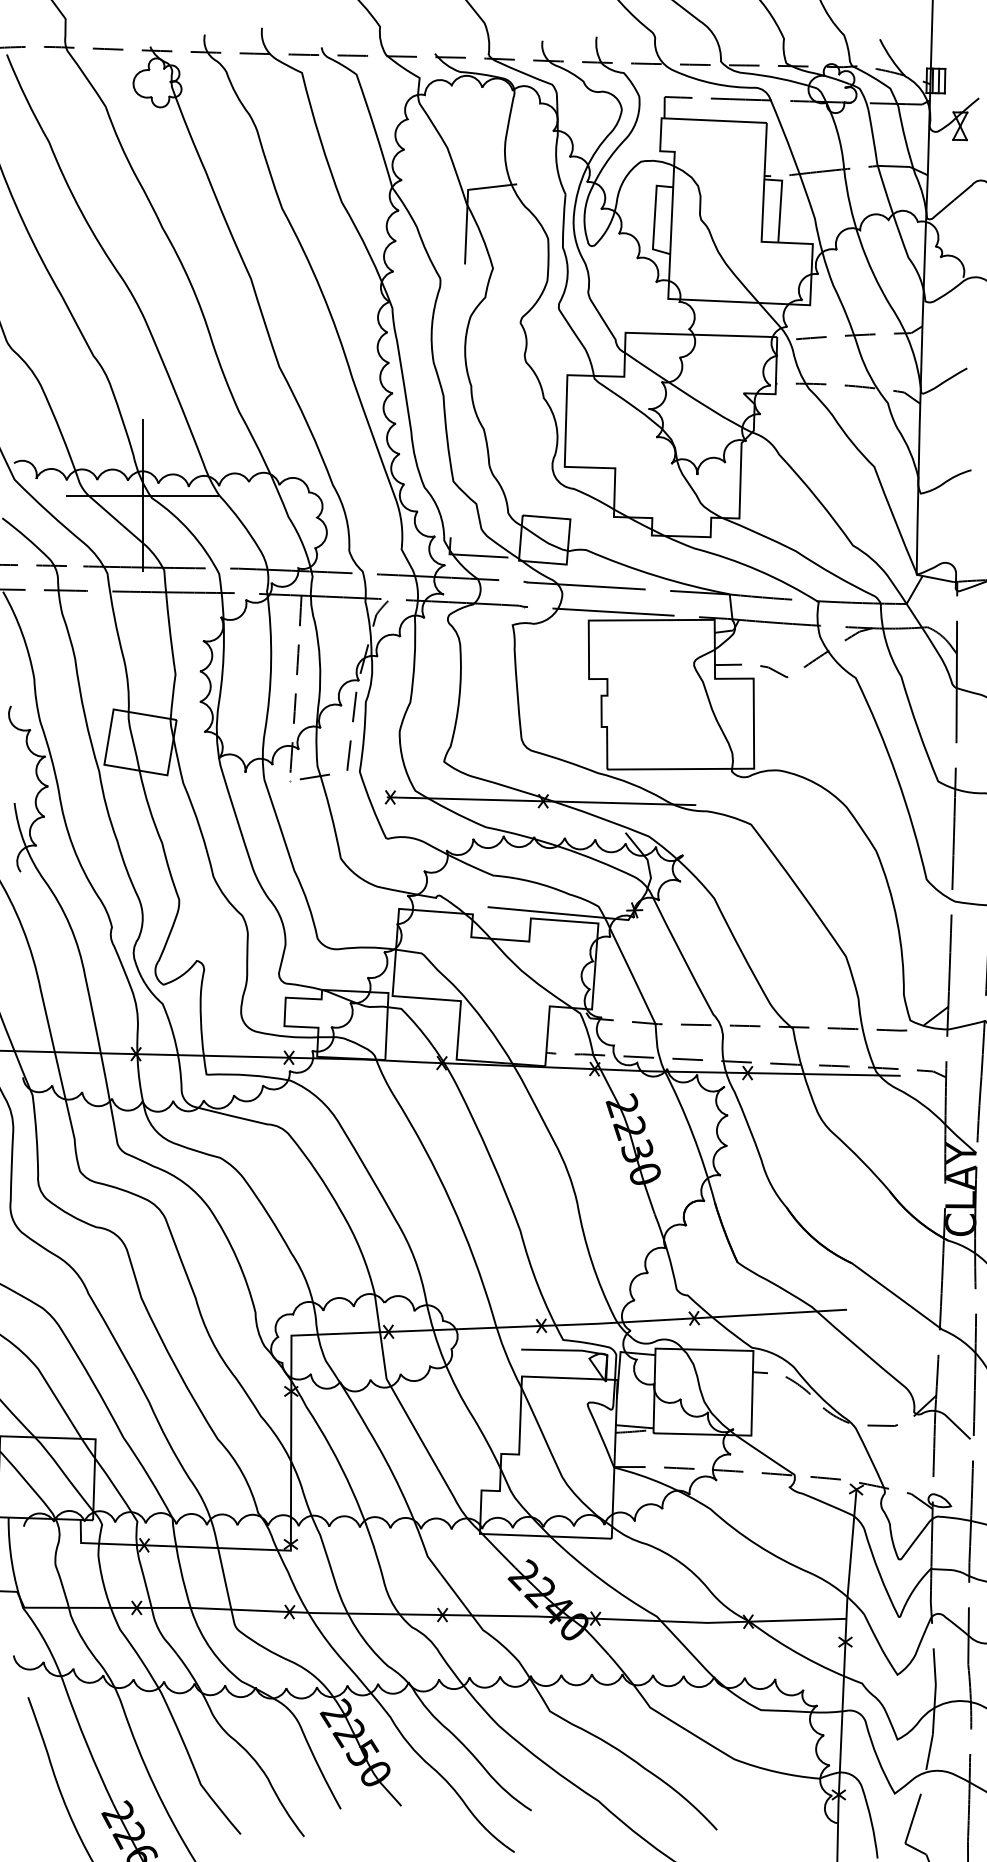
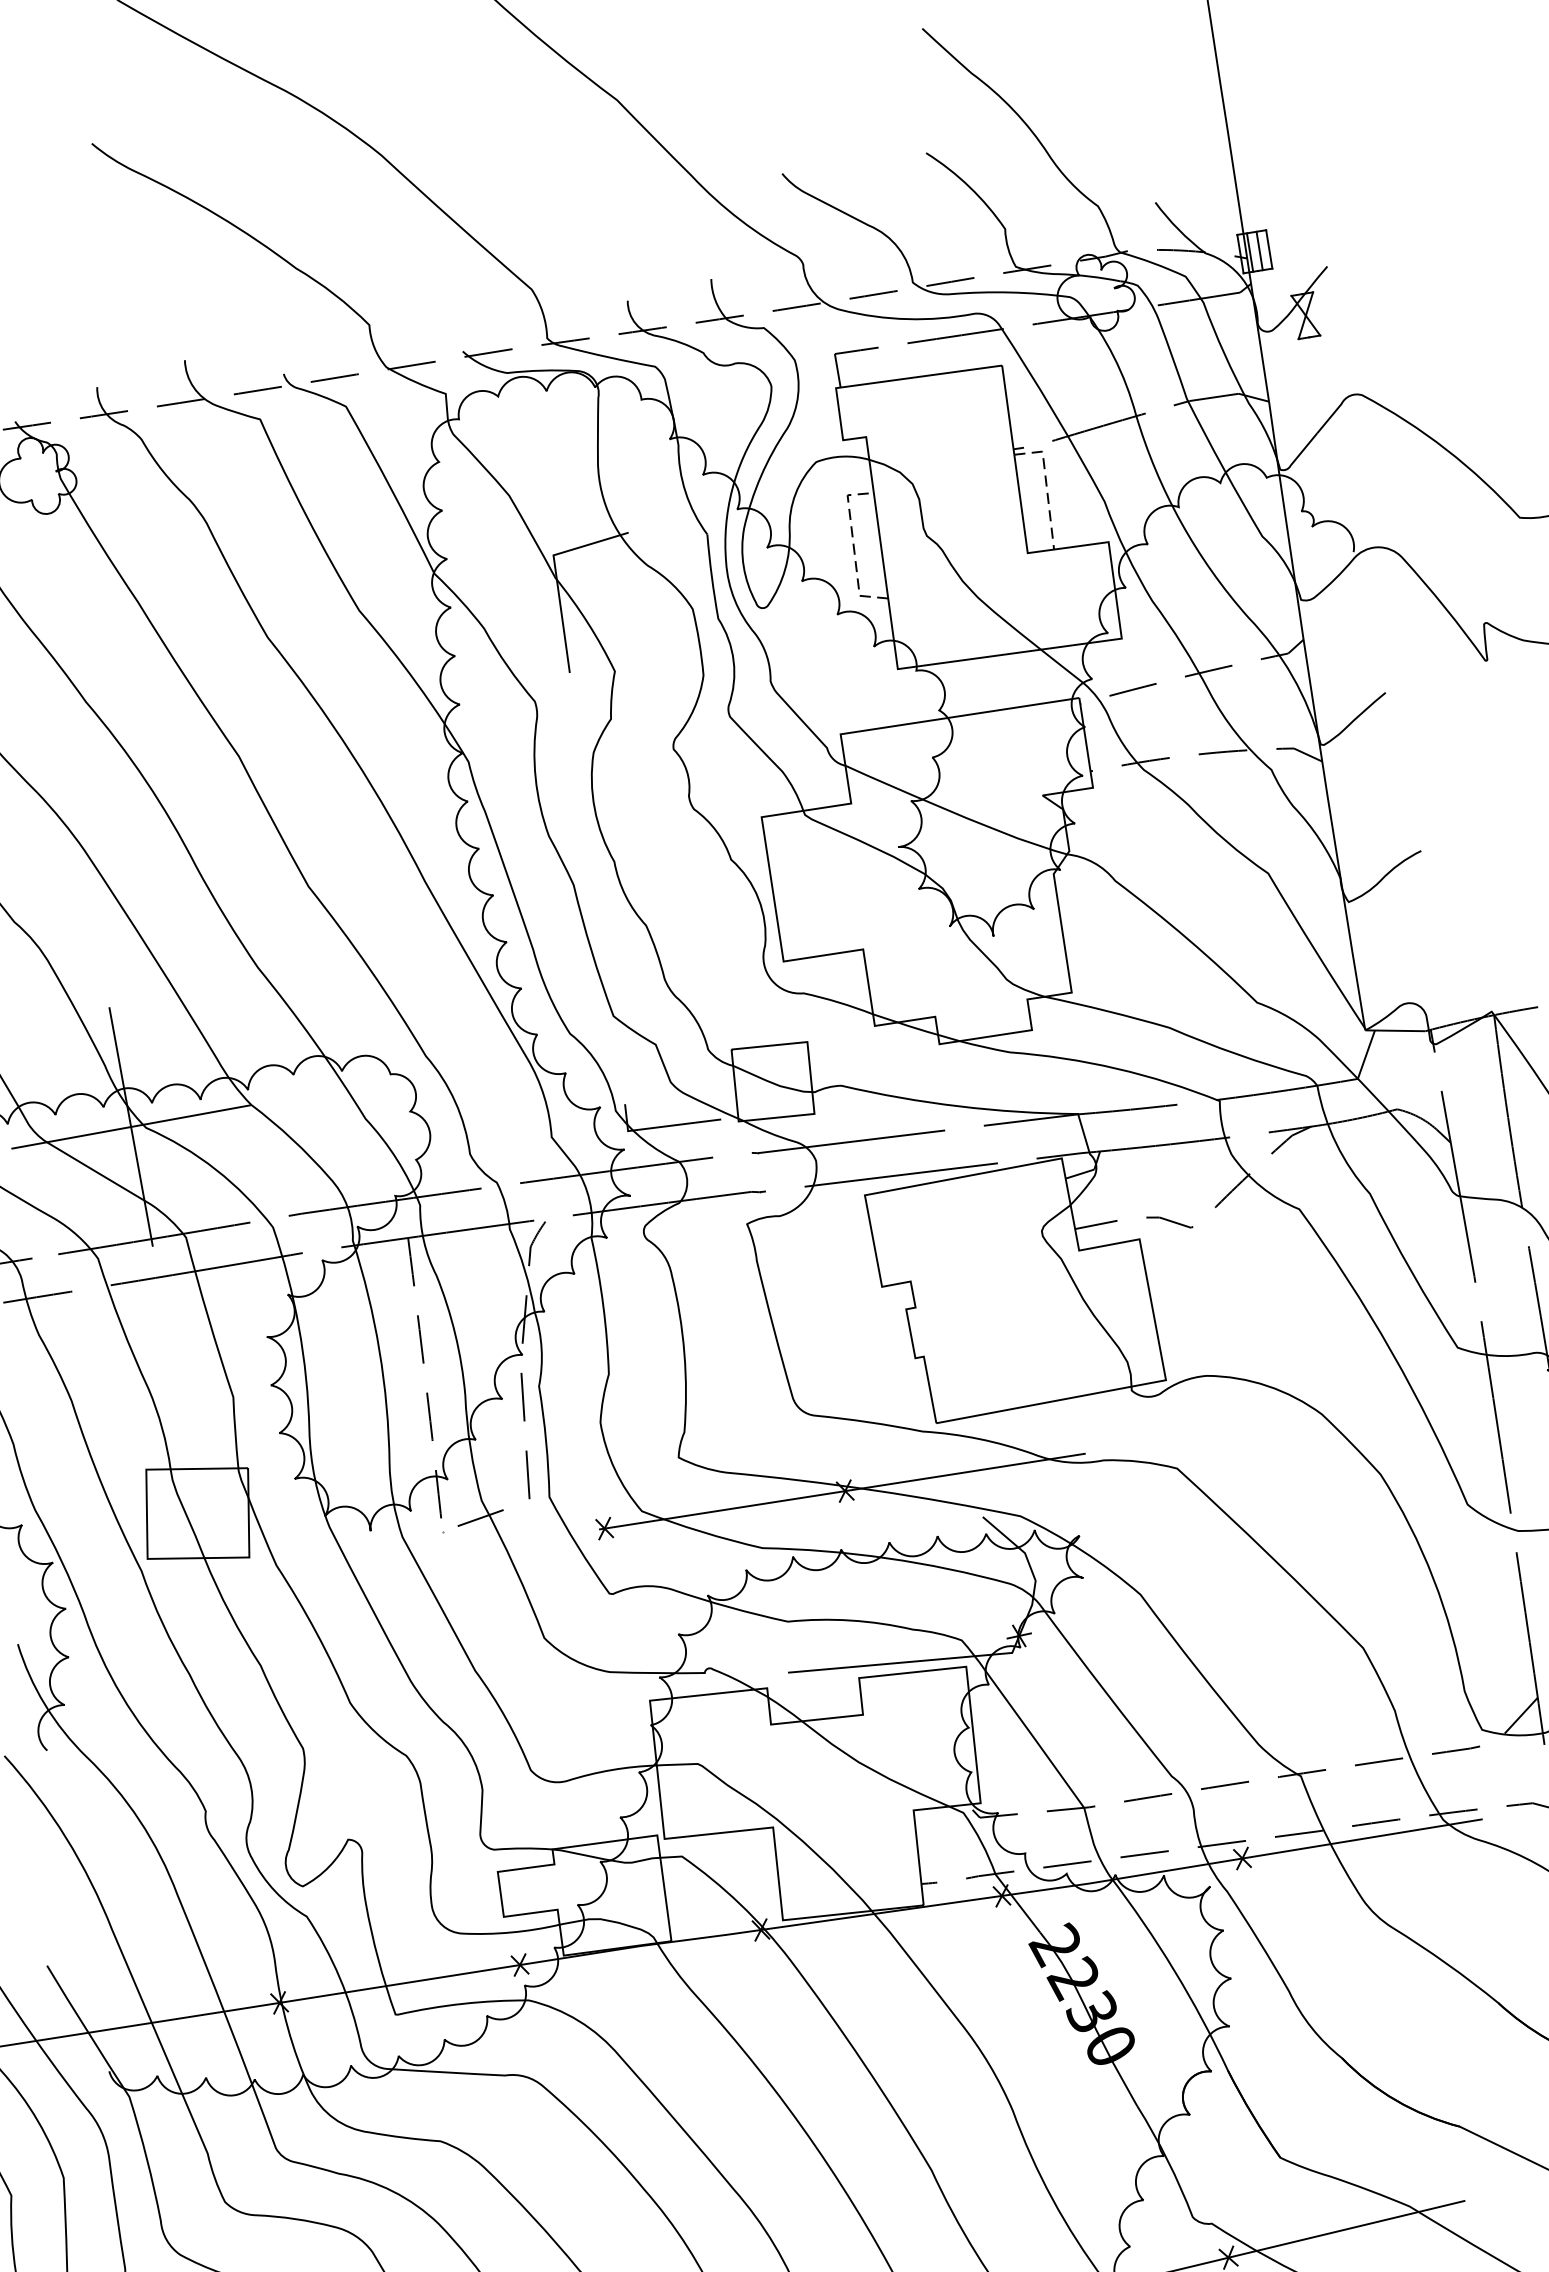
line: (780, 202) -> (1046, 486), solid -> dashed
line: (654, 217) -> (853, 545), solid -> dashed

